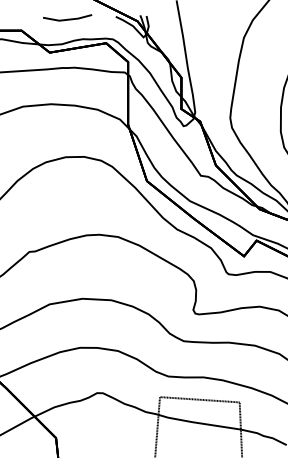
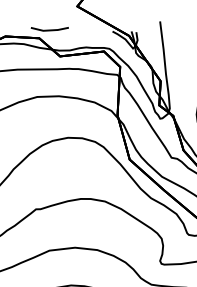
line: (67, 18) -> (49, 29), moved

